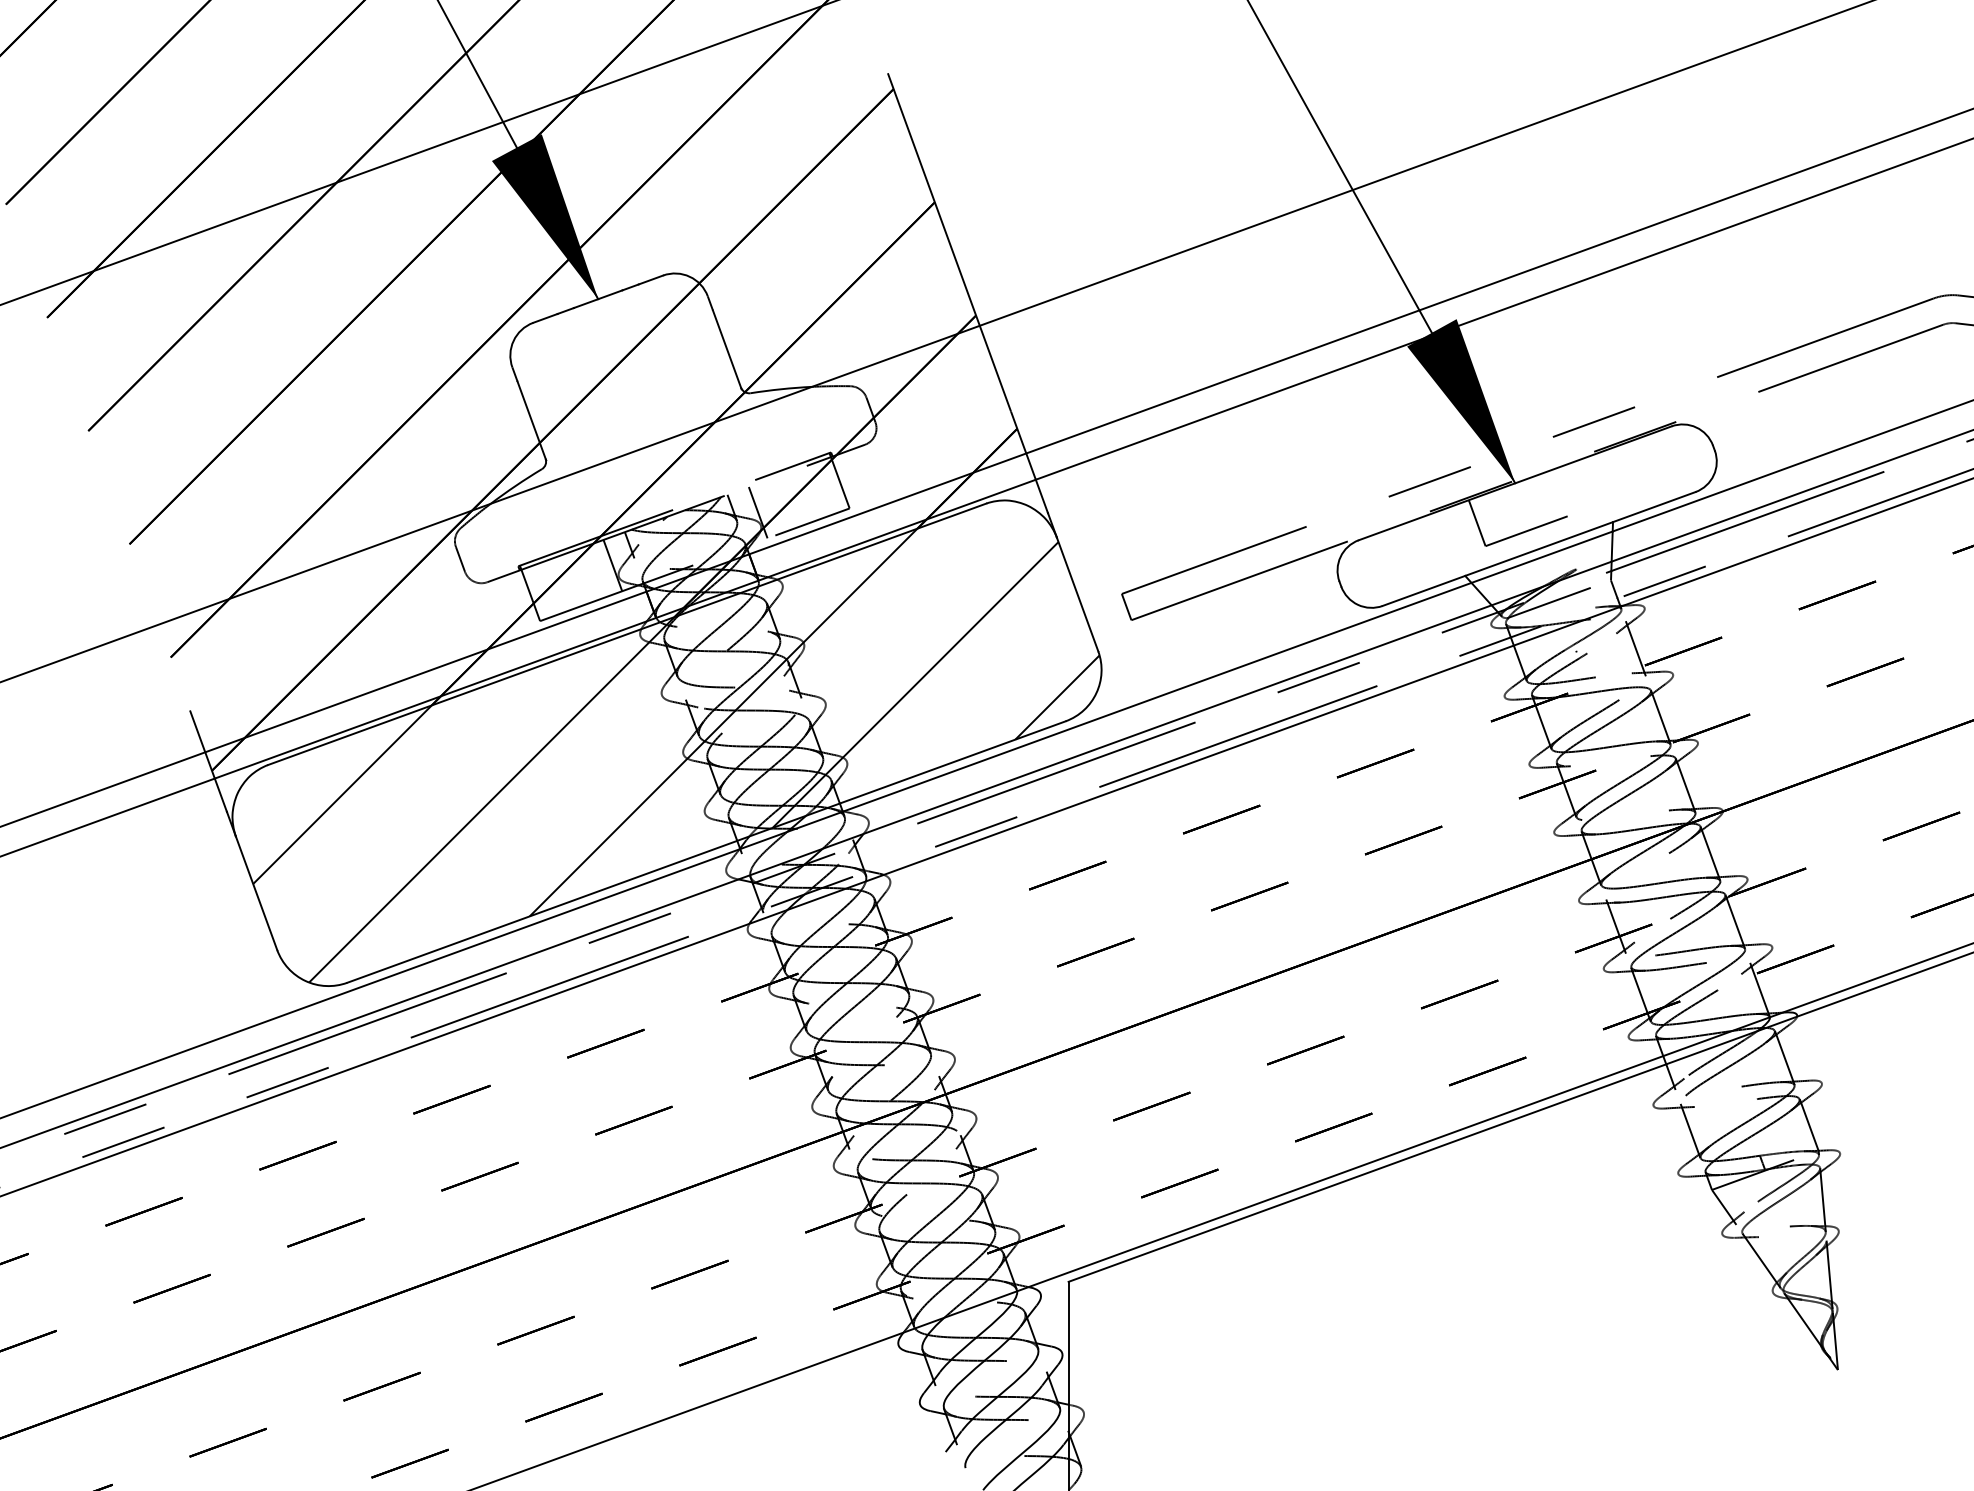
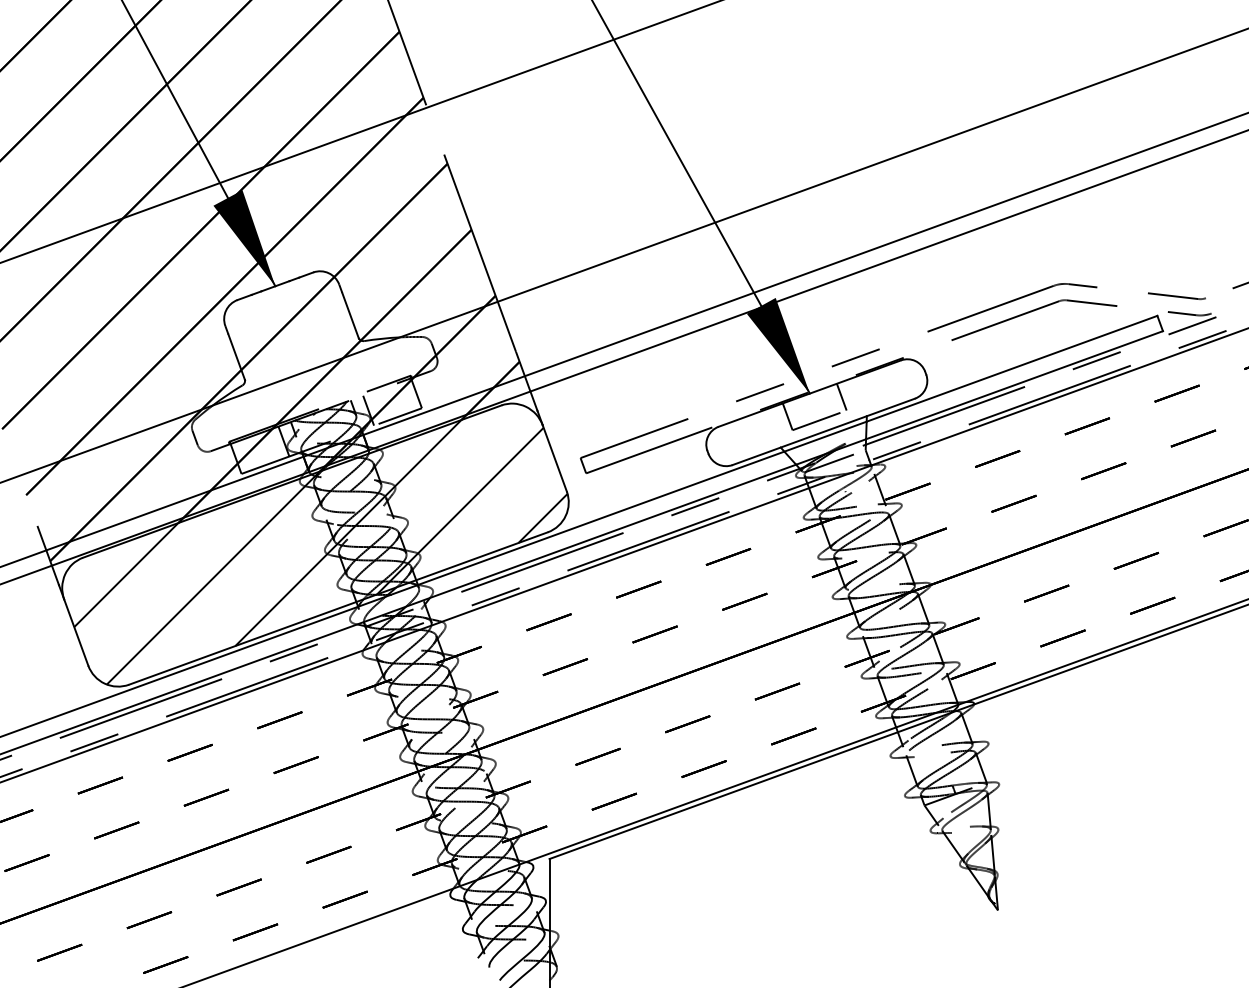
line: (1569, 488) -> (841, 396), added

